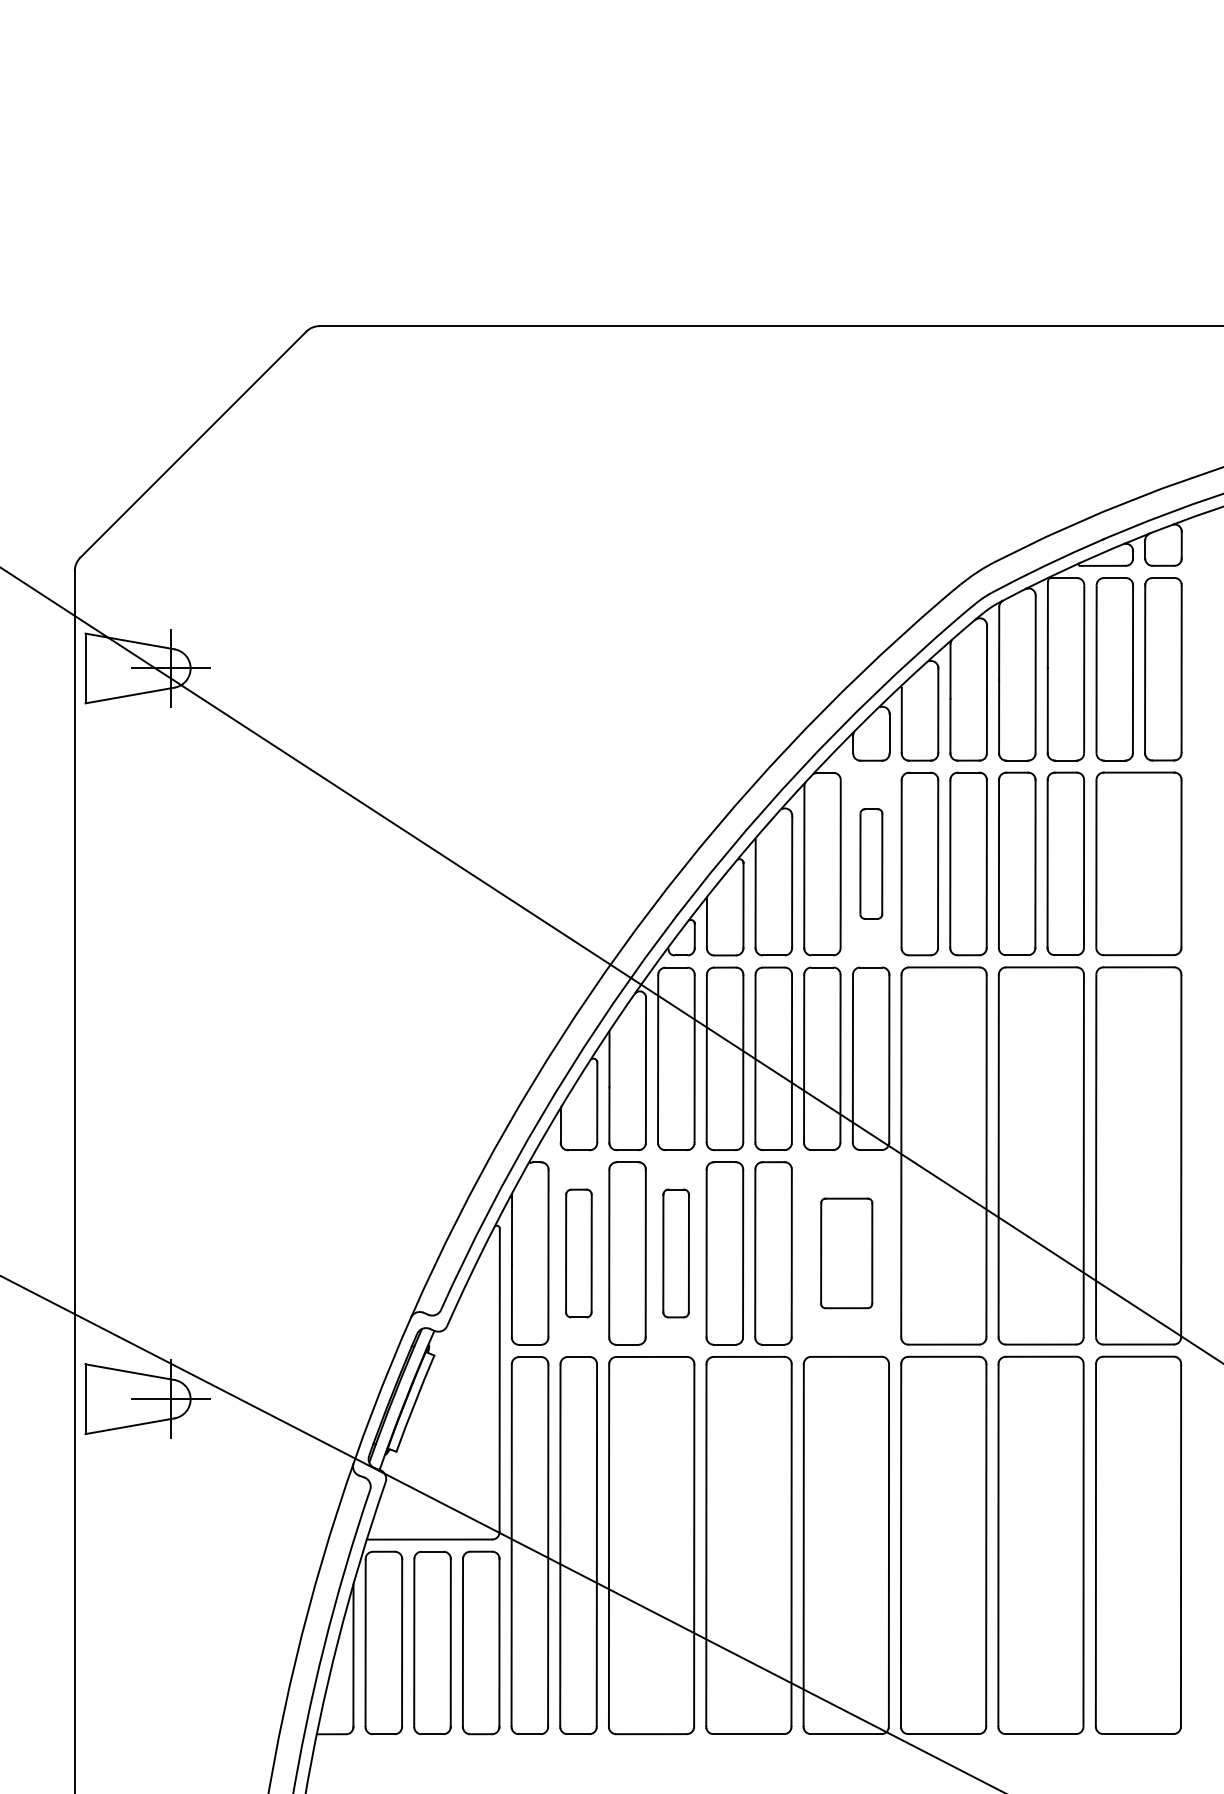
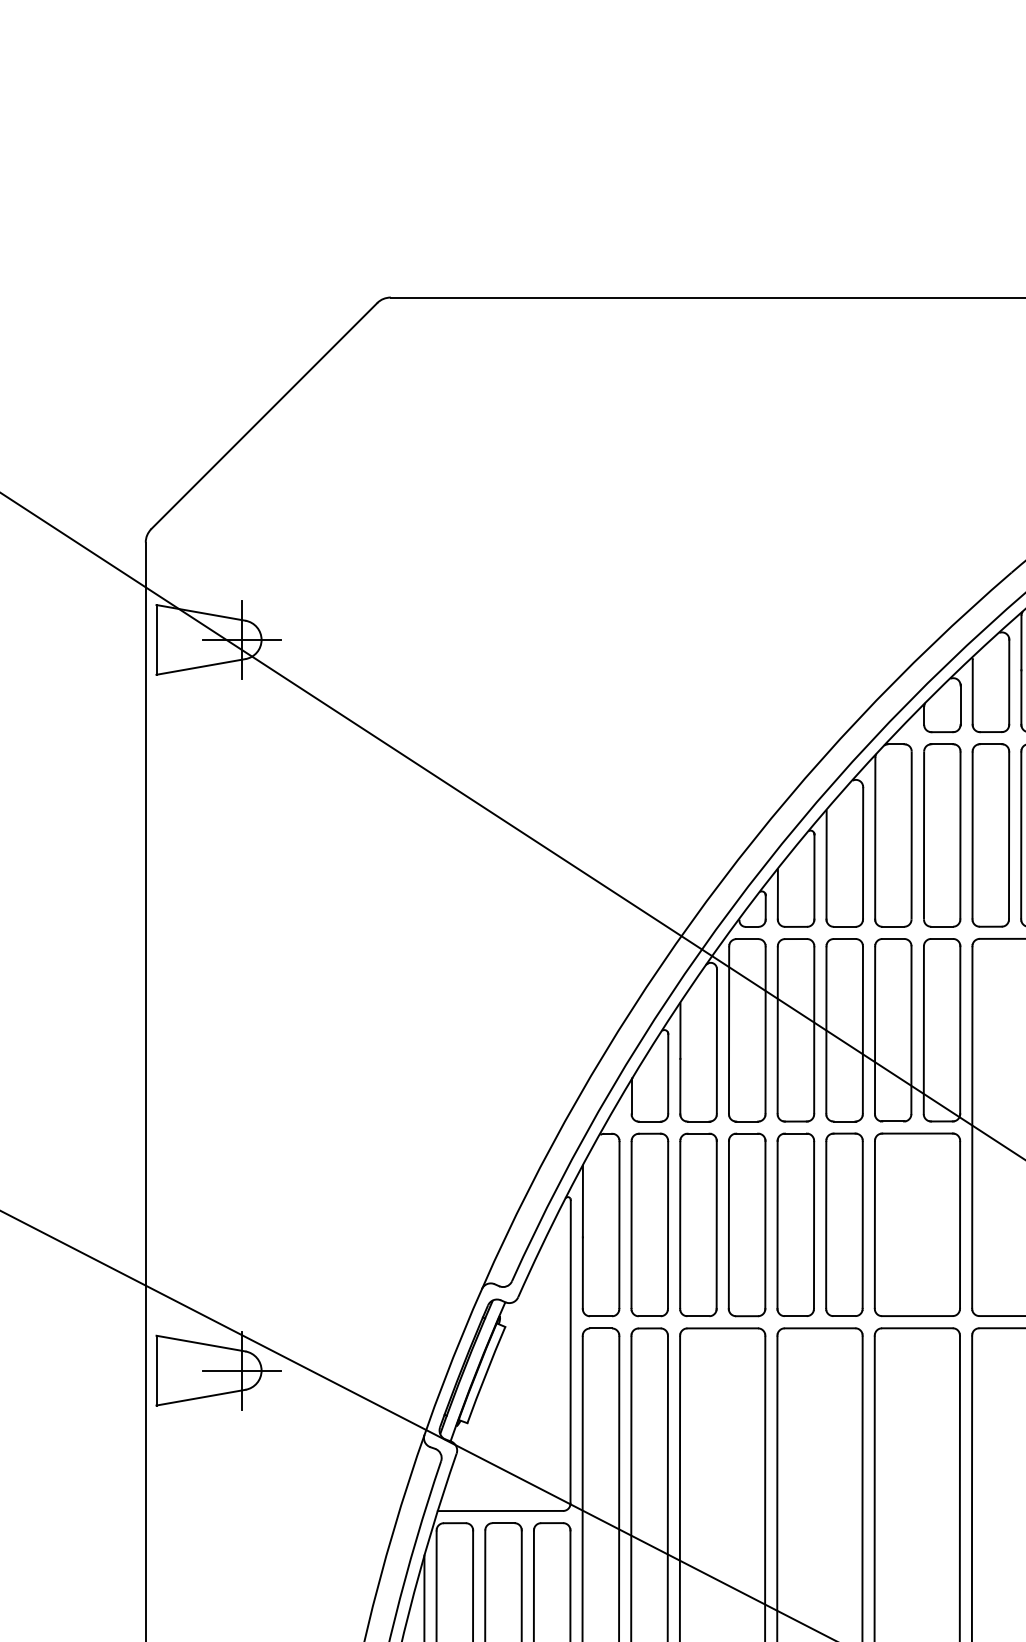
part: (871, 863) -> (942, 834), size x1.67
part: (578, 1253) -> (649, 1224), size x1.43
part: (675, 1253) -> (746, 1224), size x1.43
part: (846, 1253) -> (917, 1224), size x1.67

